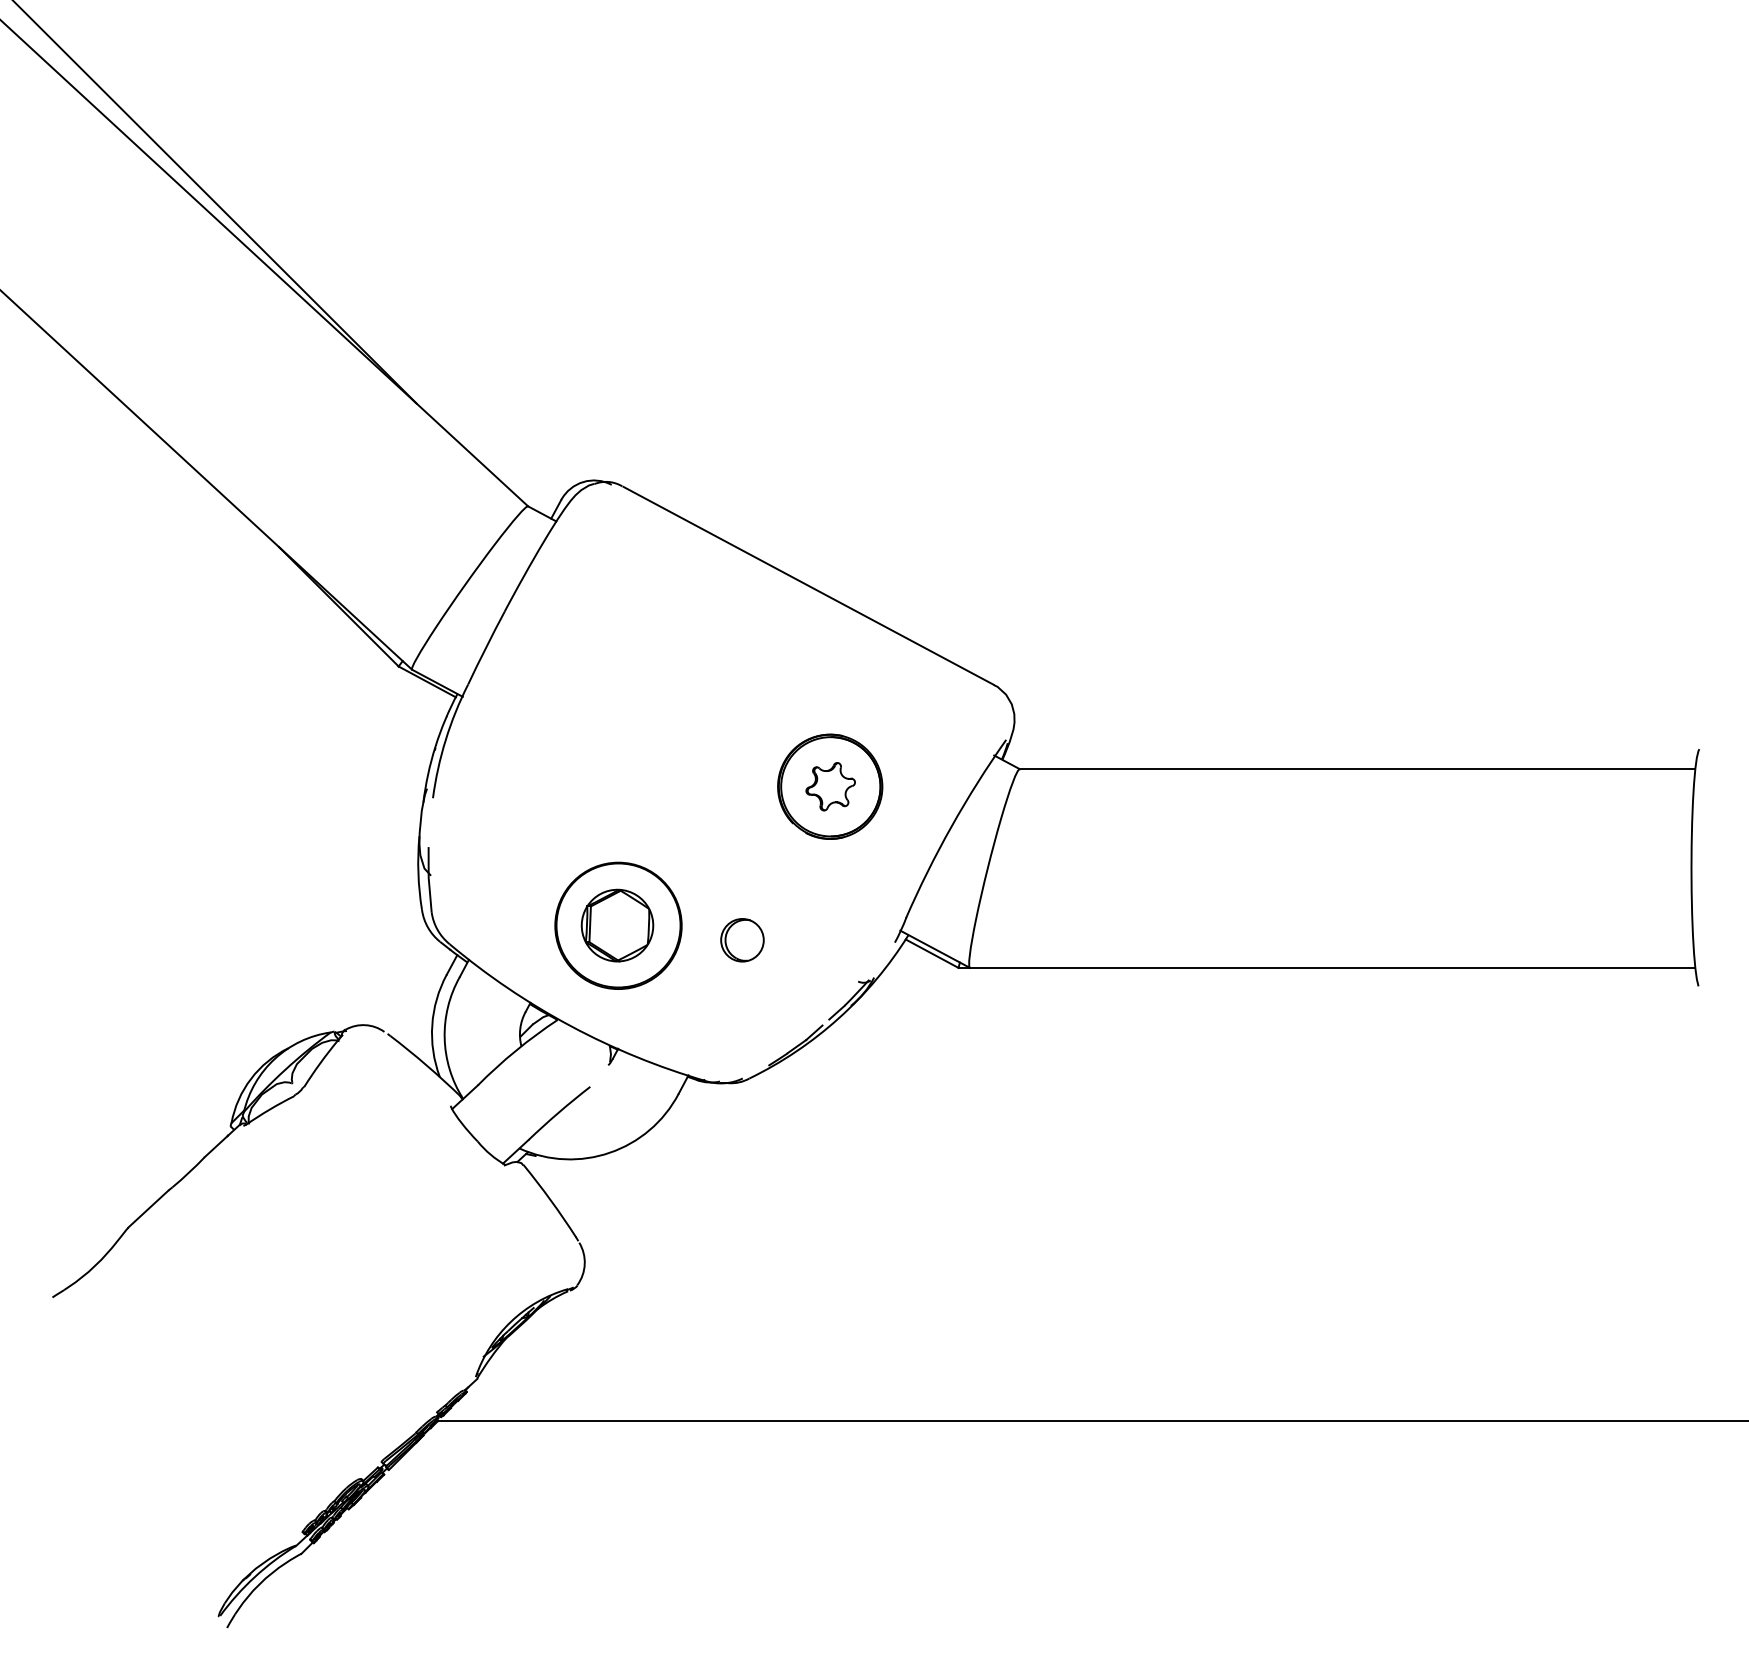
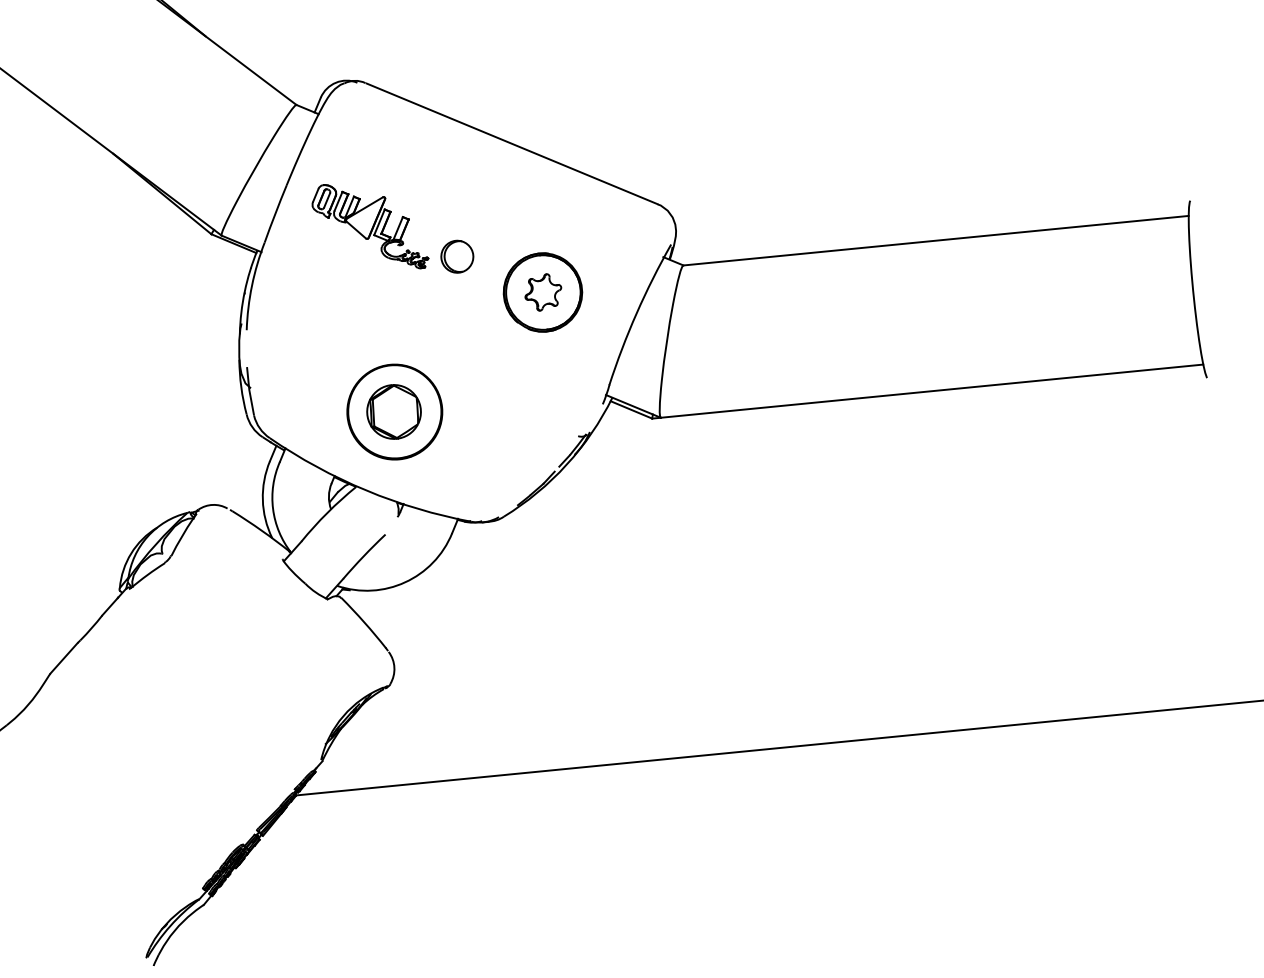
part: (609, 677) -> (369, 226), added
part: (742, 940) -> (457, 256), moved

